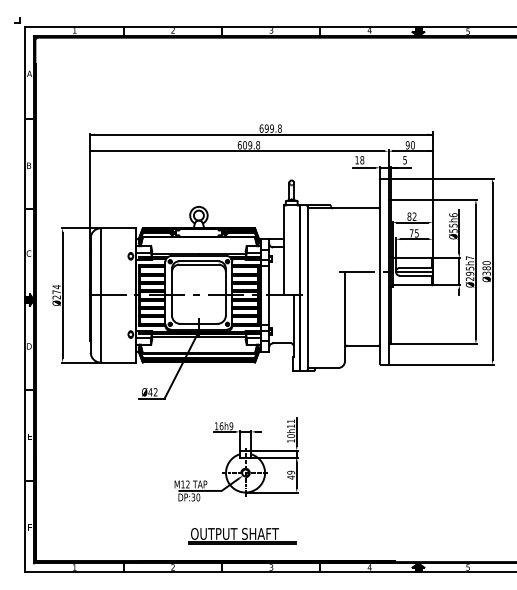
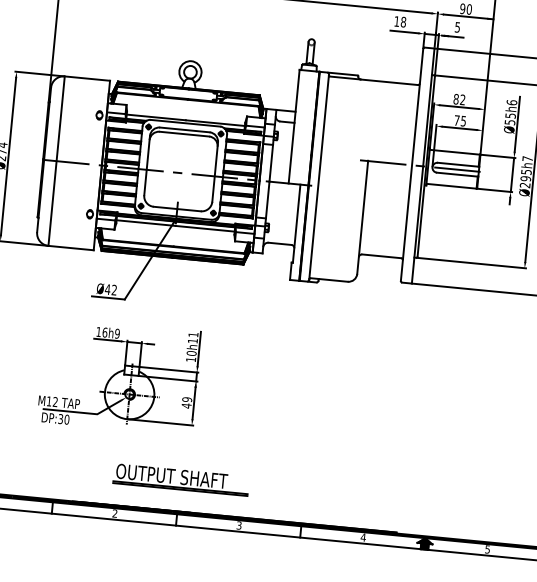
part: (236, 459) -> (119, 376), moved
part: (242, 536) -> (181, 480), moved

